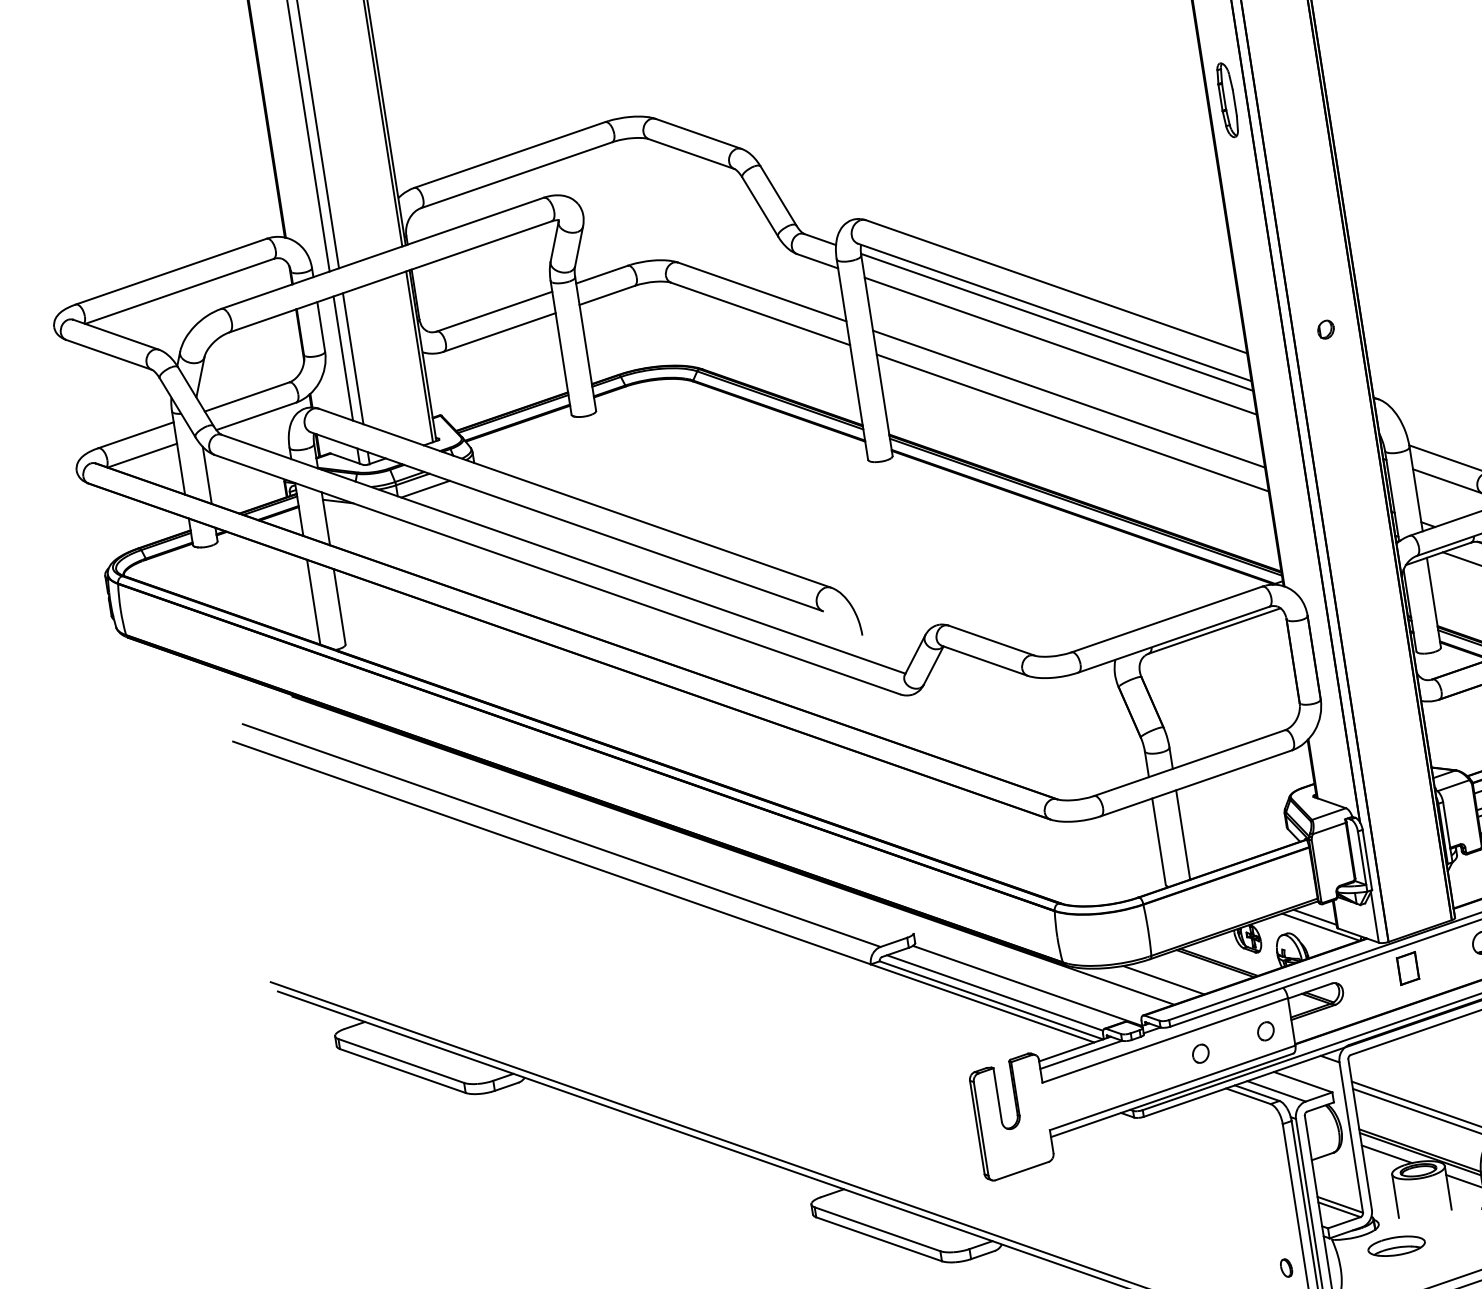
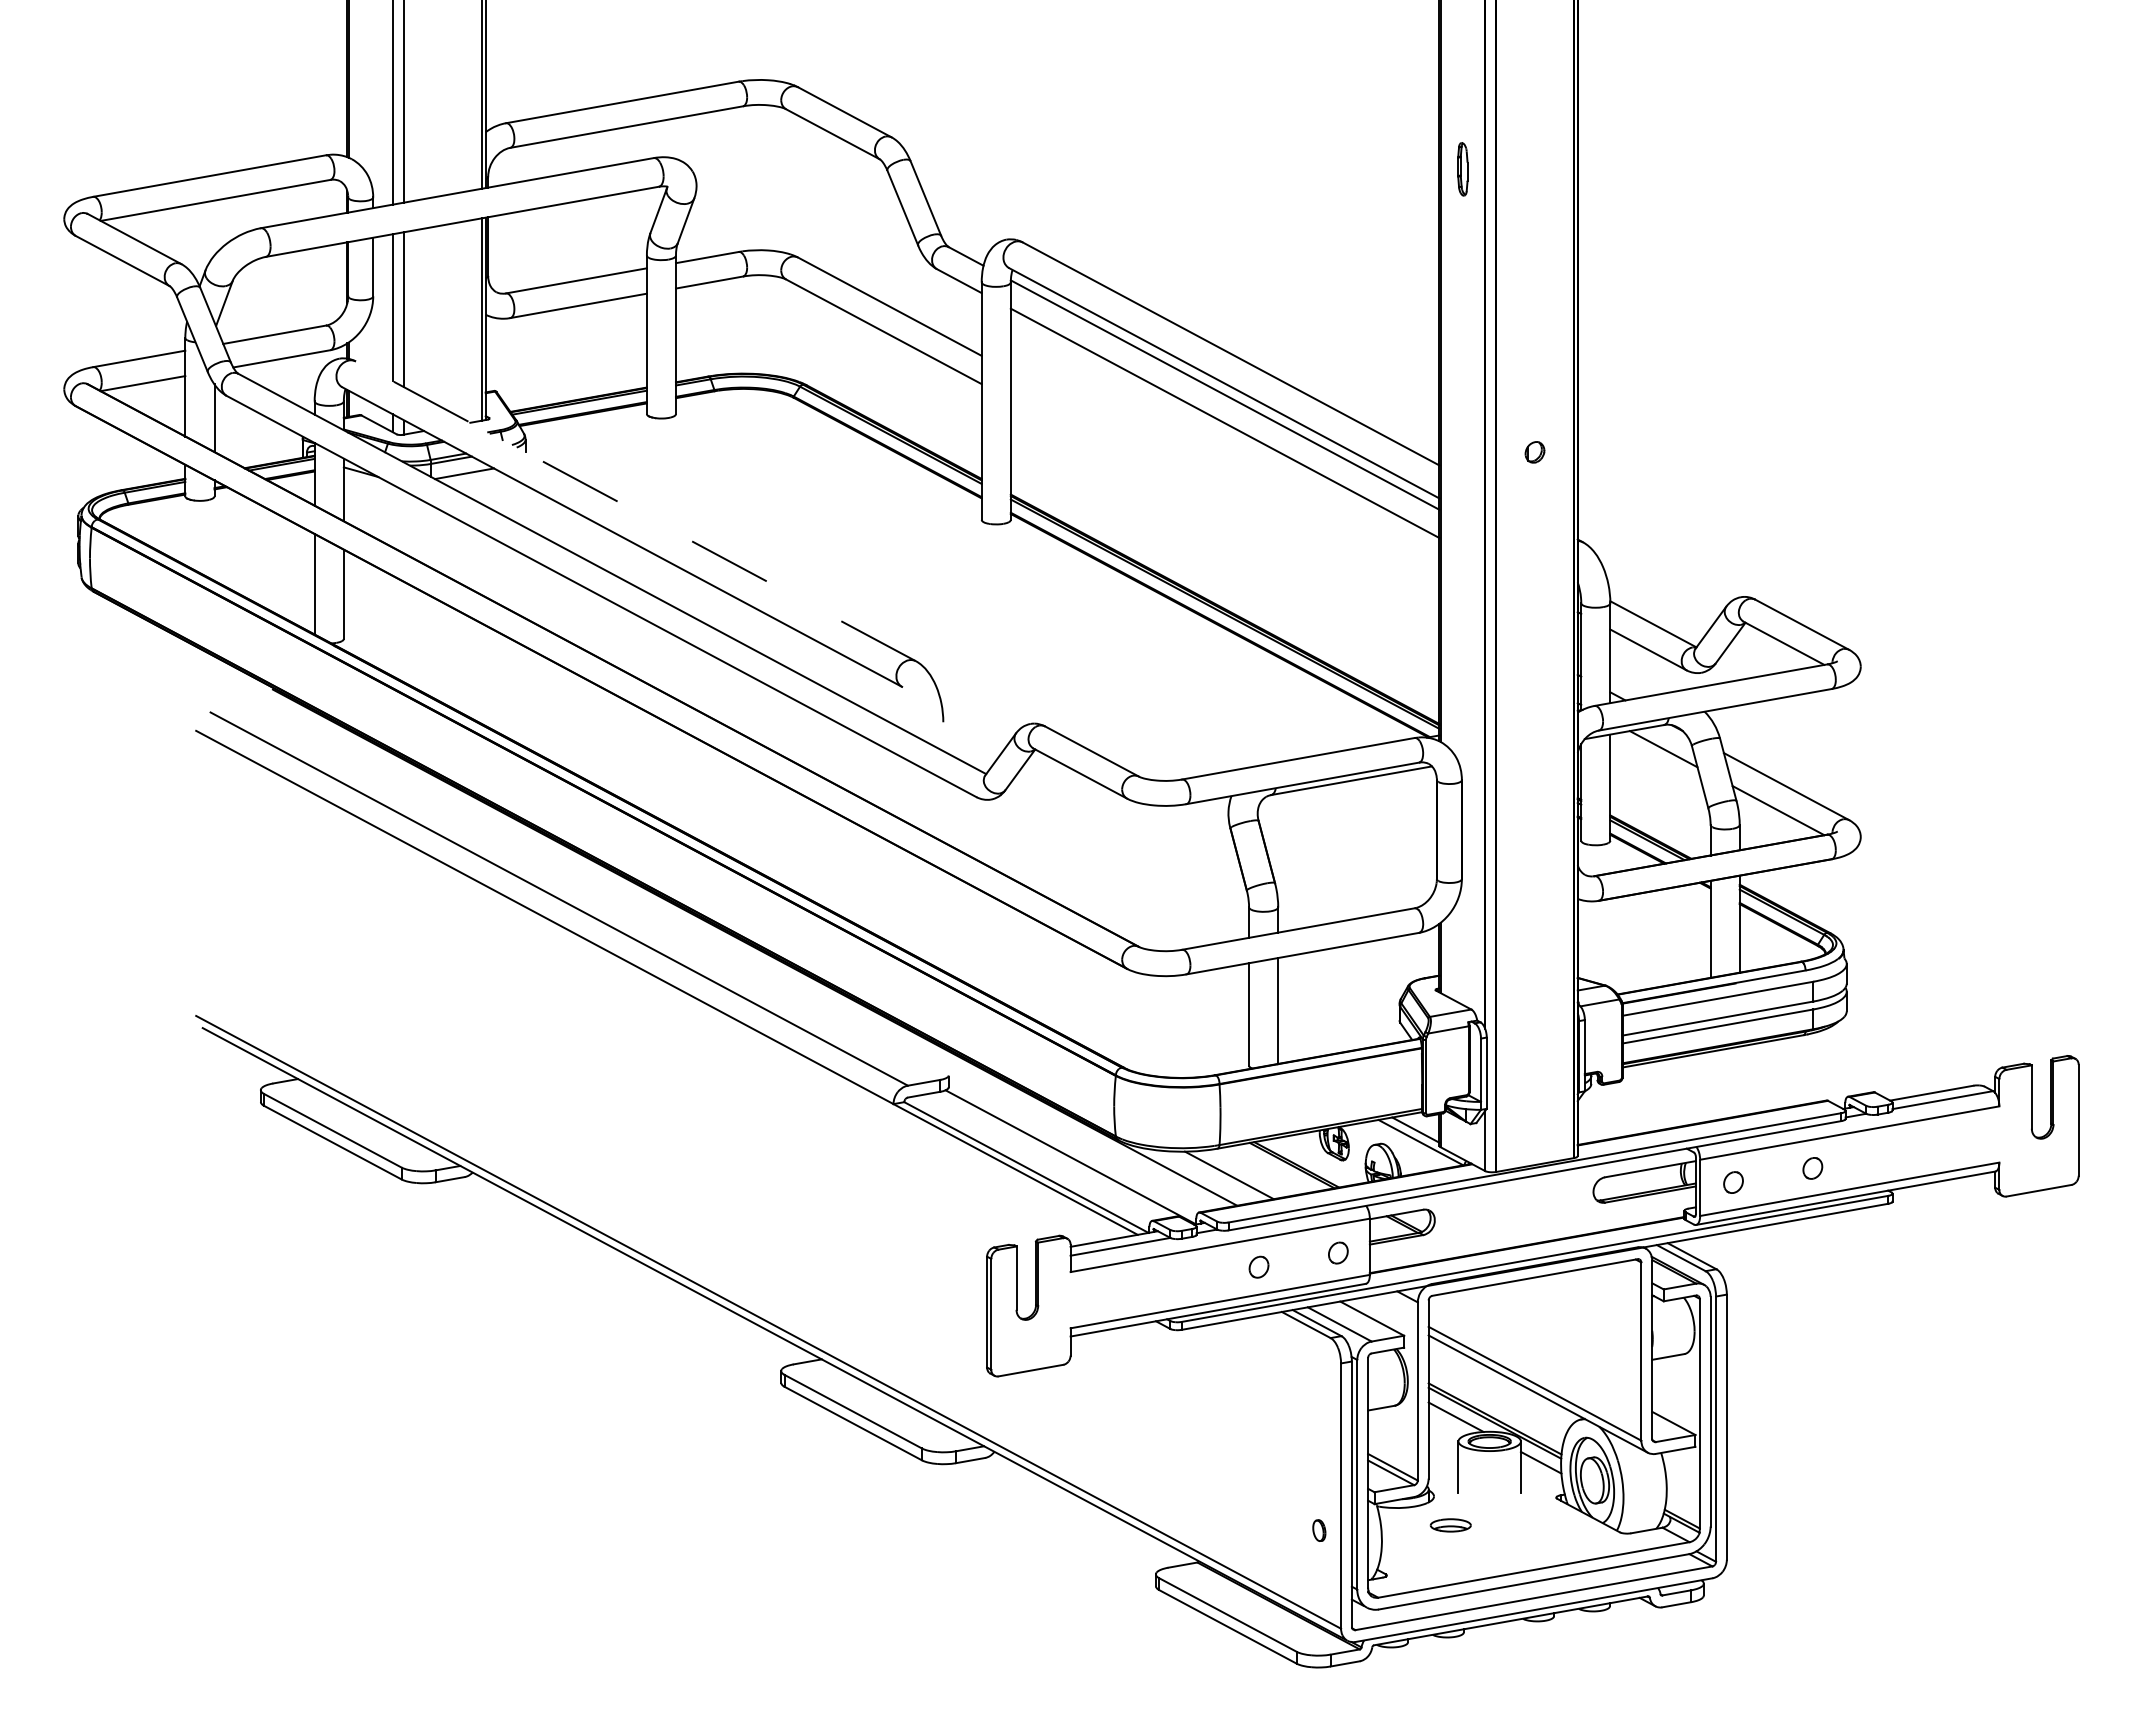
part: (1227, 100) -> (1462, 169), size x0.6
line: (1068, 398) -> (1224, 485), removed
line: (1072, 423) -> (1224, 514), removed
line: (574, 498) -> (635, 511), solid -> dashed
part: (1408, 967) -> (1514, 1205), removed
line: (994, 992) -> (1031, 1159), removed
part: (1396, 1246) -> (1450, 1525), size x0.6

